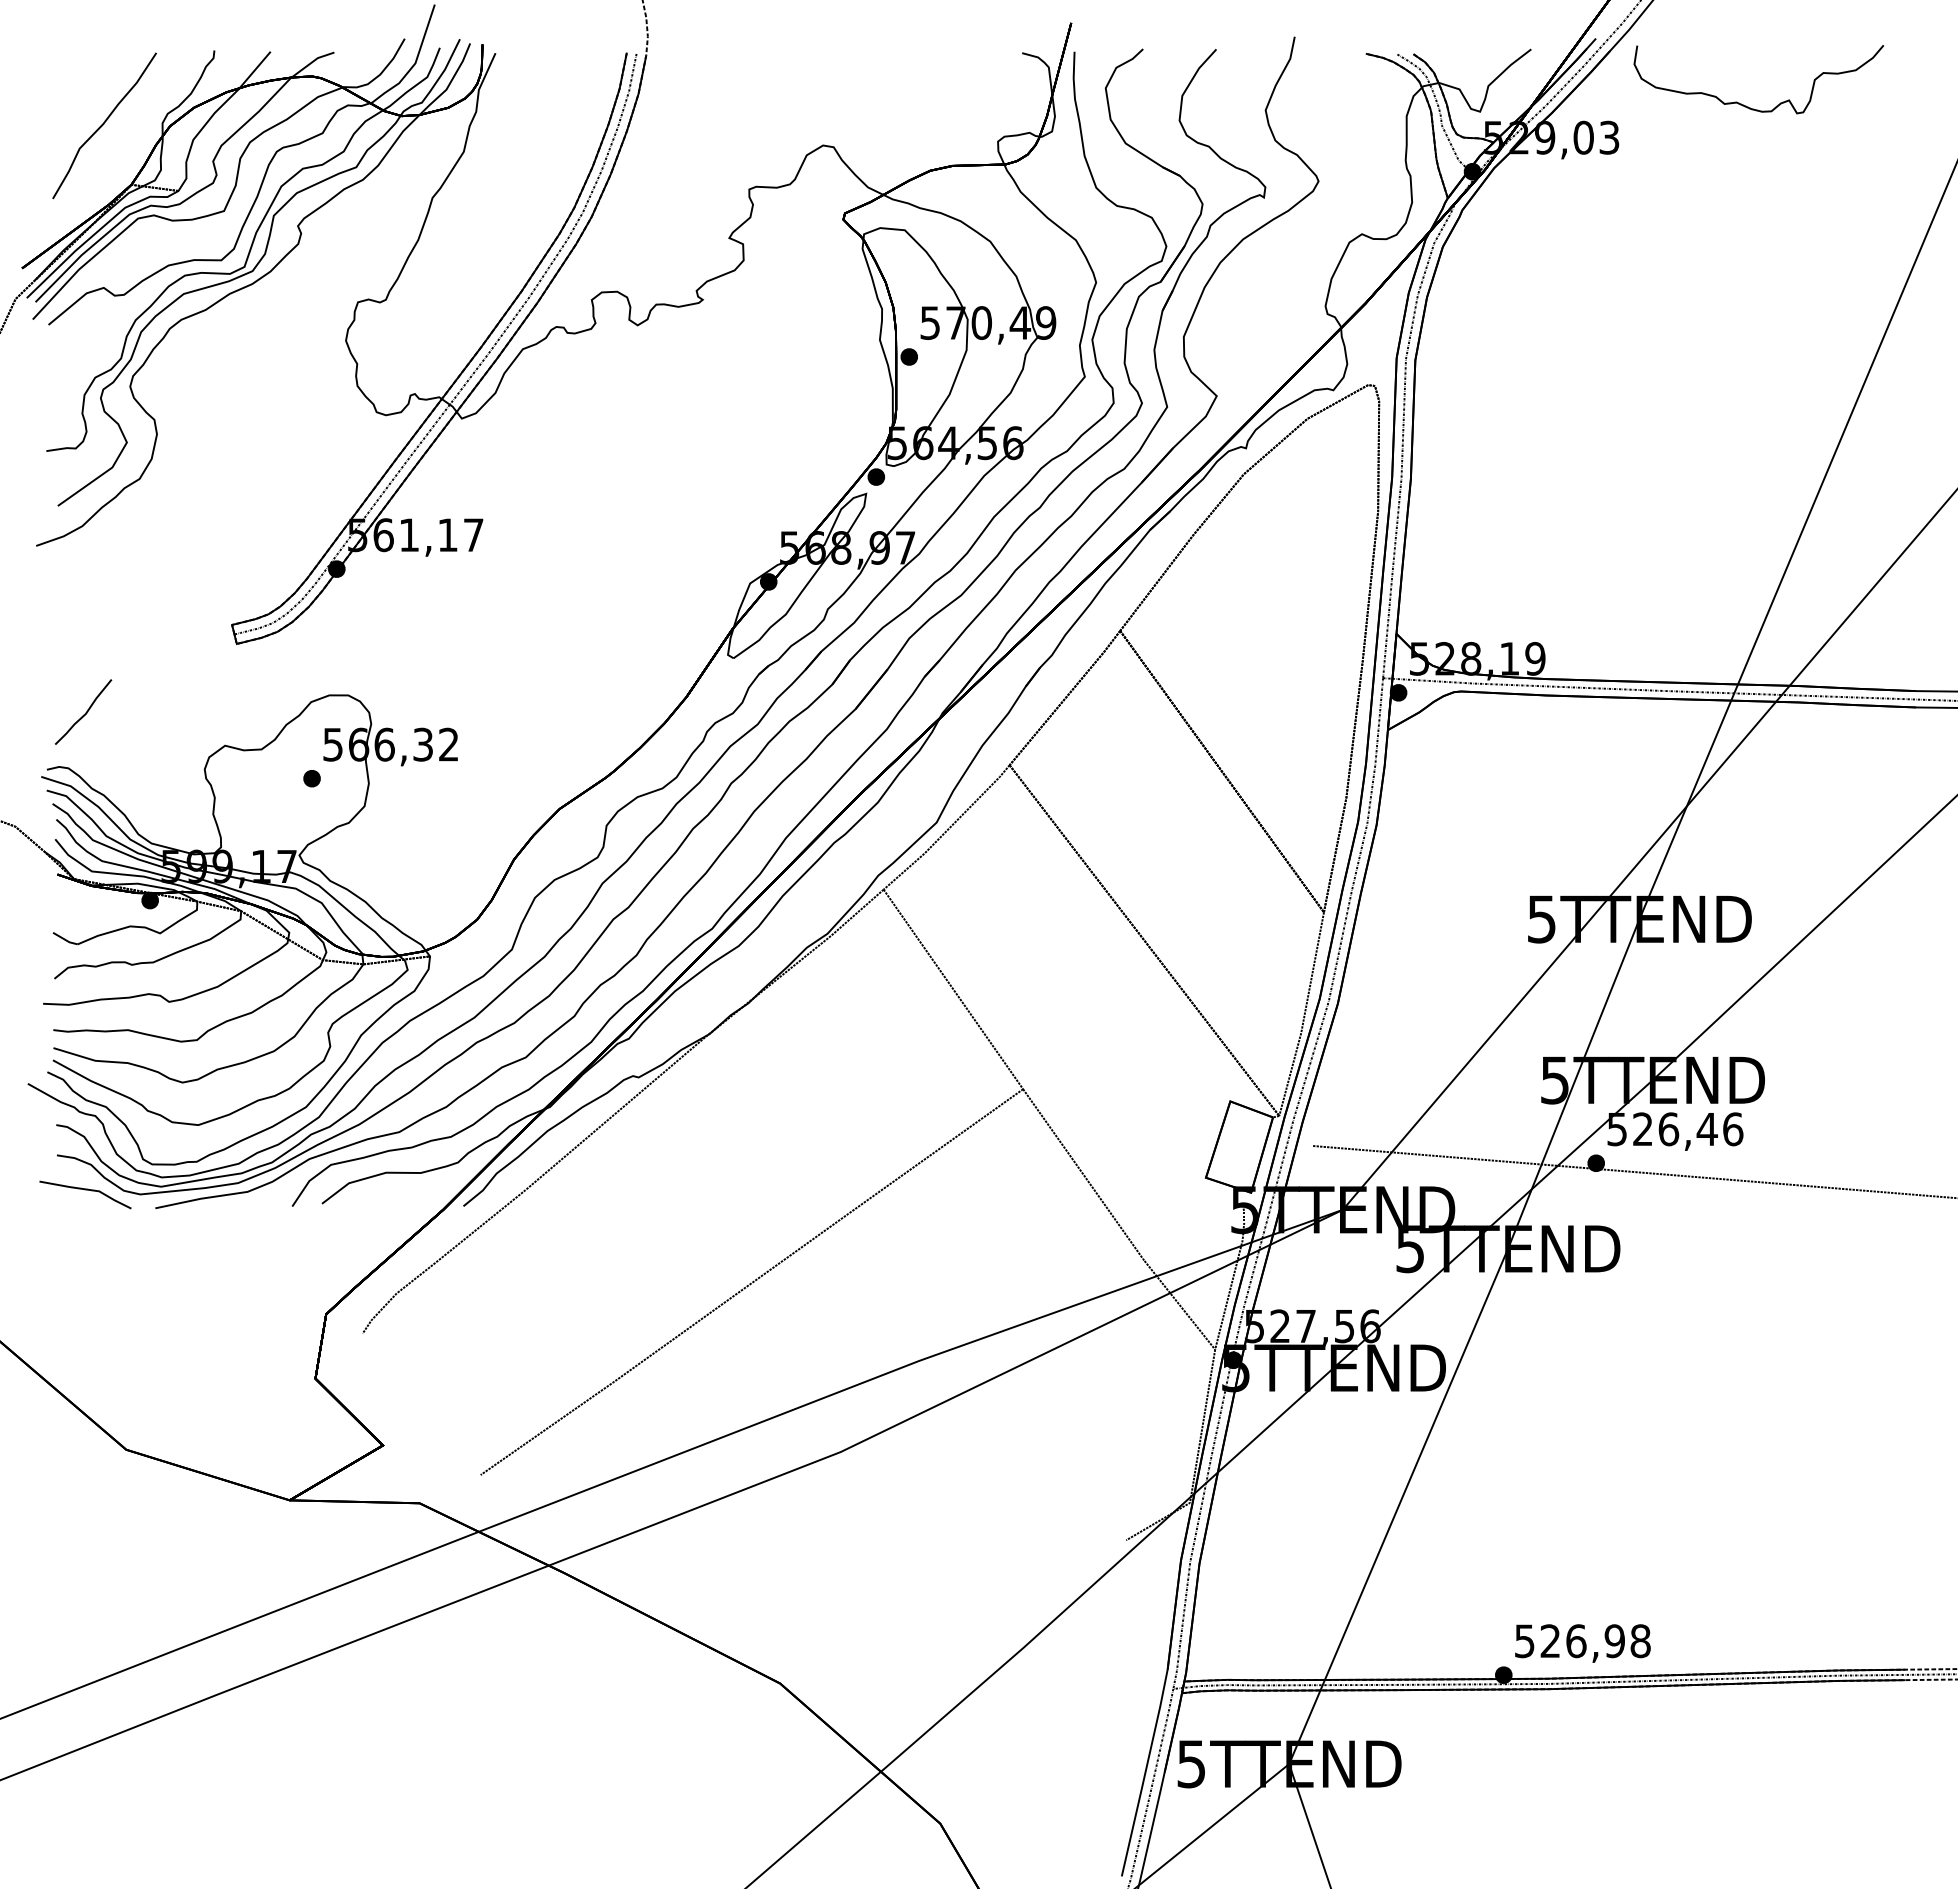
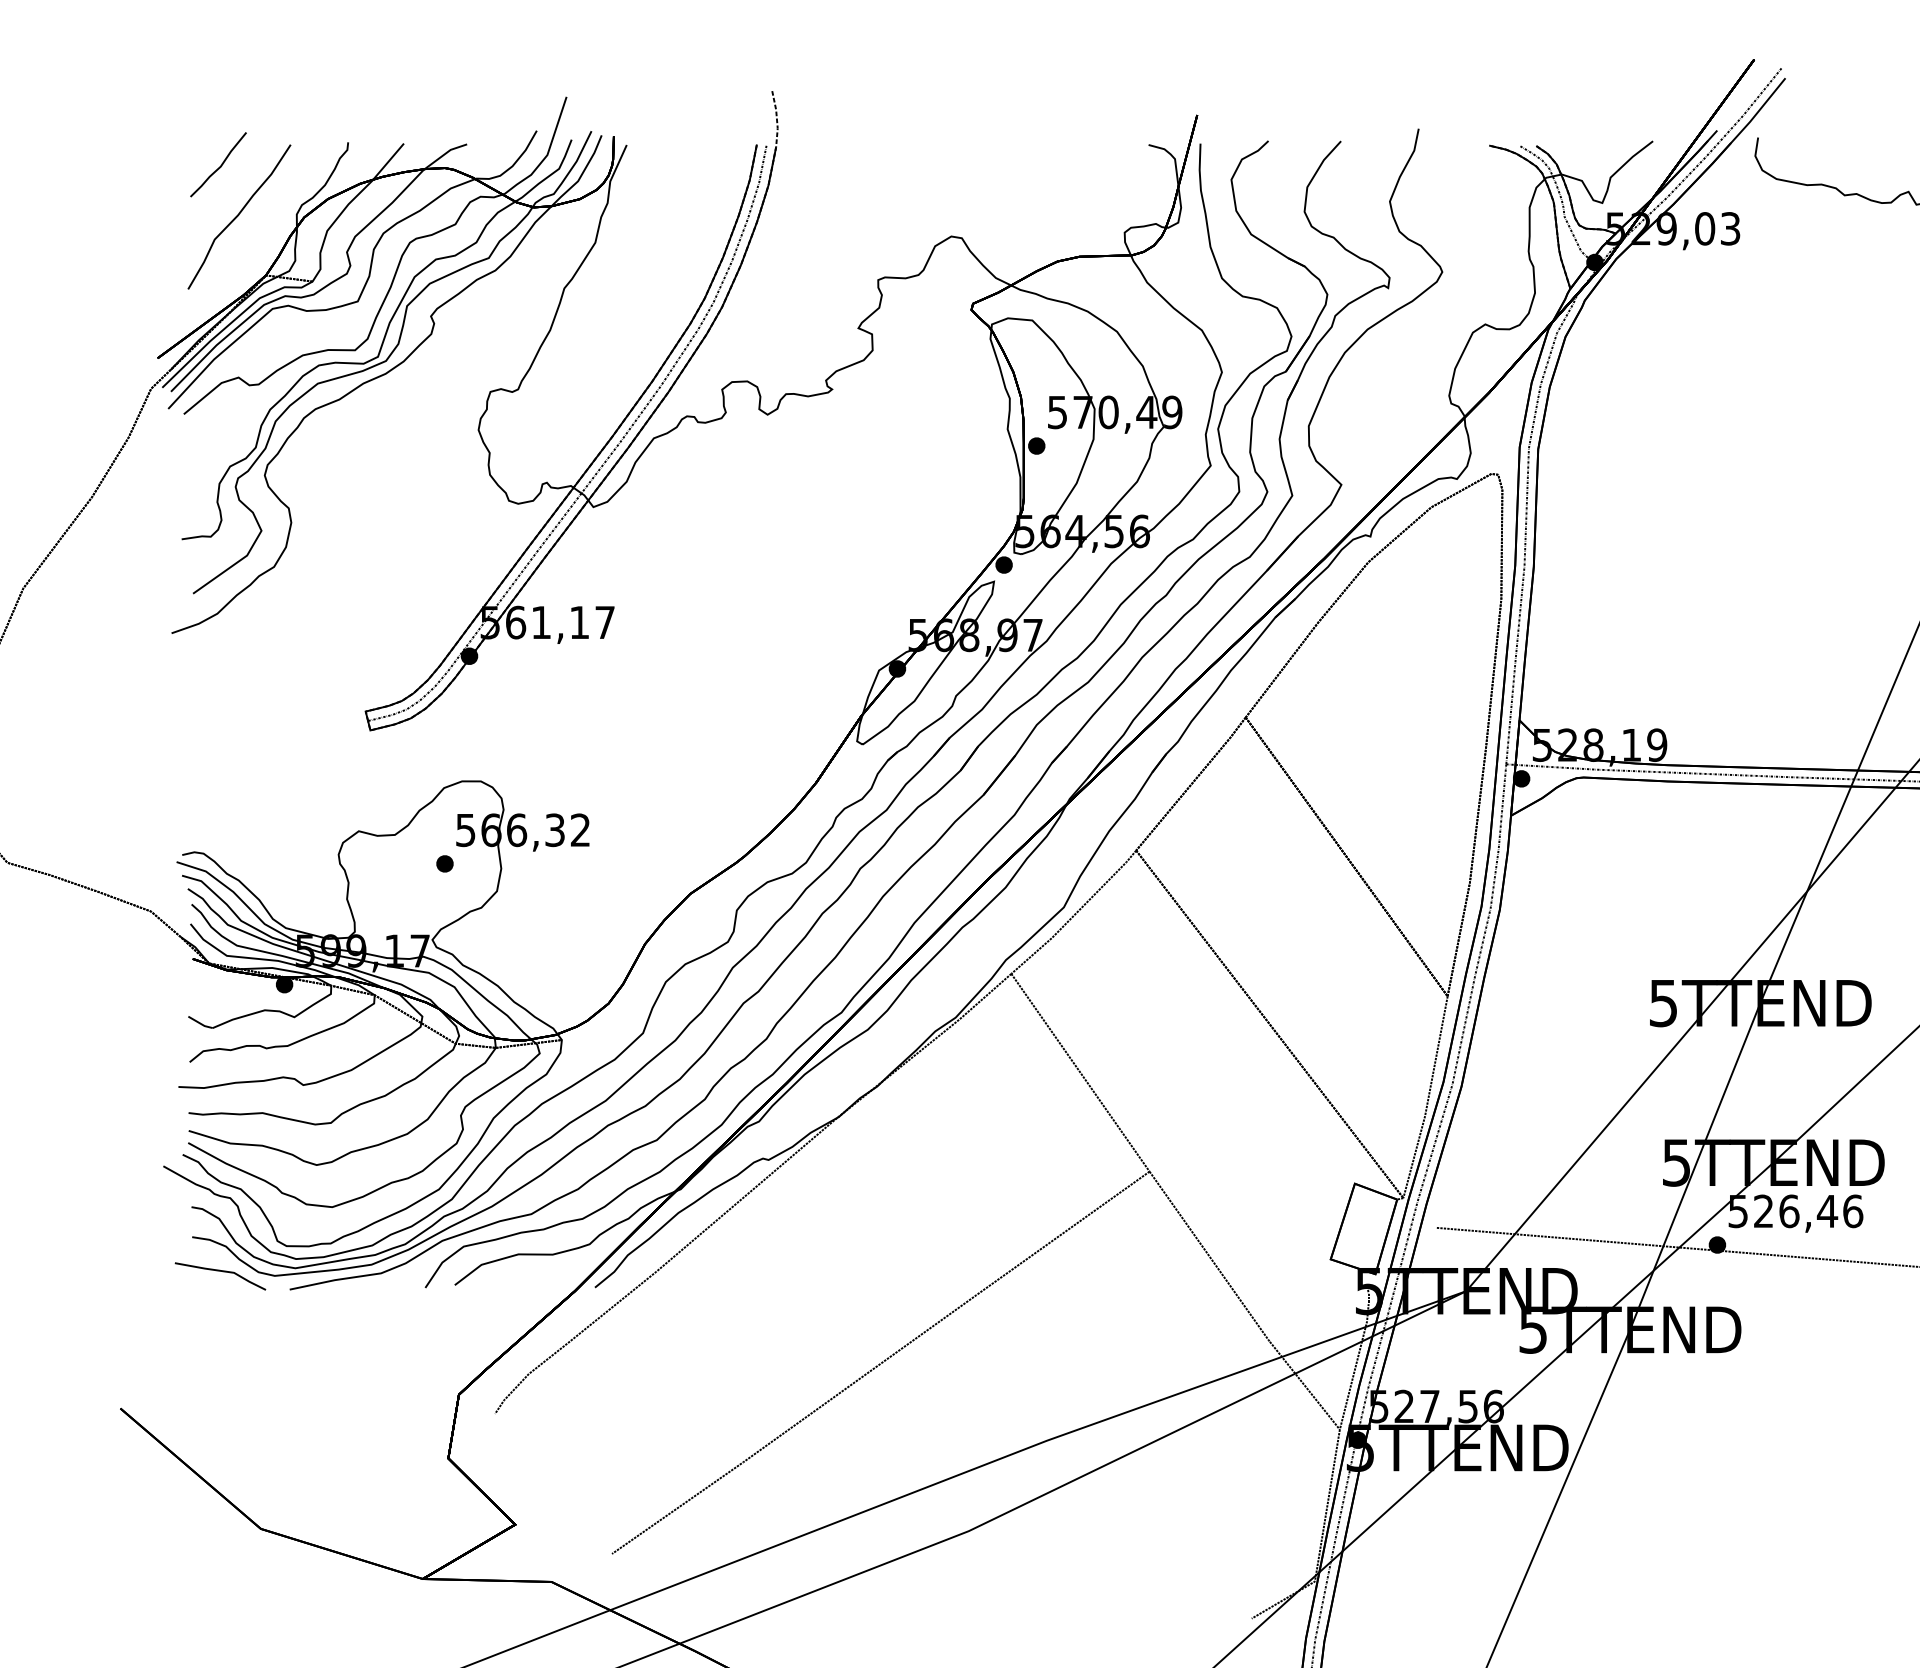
curve: (85, 712) -> (220, 165), moved

